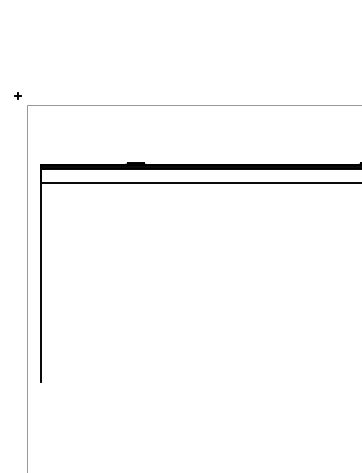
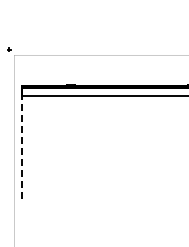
line: (41, 282) -> (21, 147), solid -> dashed

